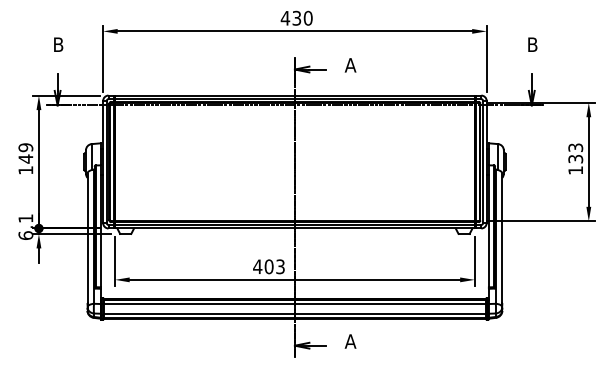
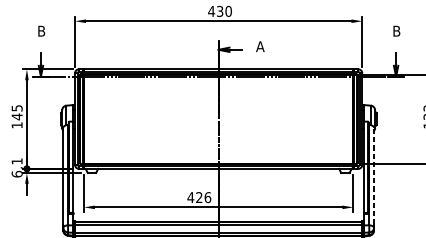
text: (25, 147) -> (16, 108), 149 -> 145
line: (502, 238) -> (374, 176), solid -> dashed
text: (274, 266) -> (203, 197), 403 -> 426

